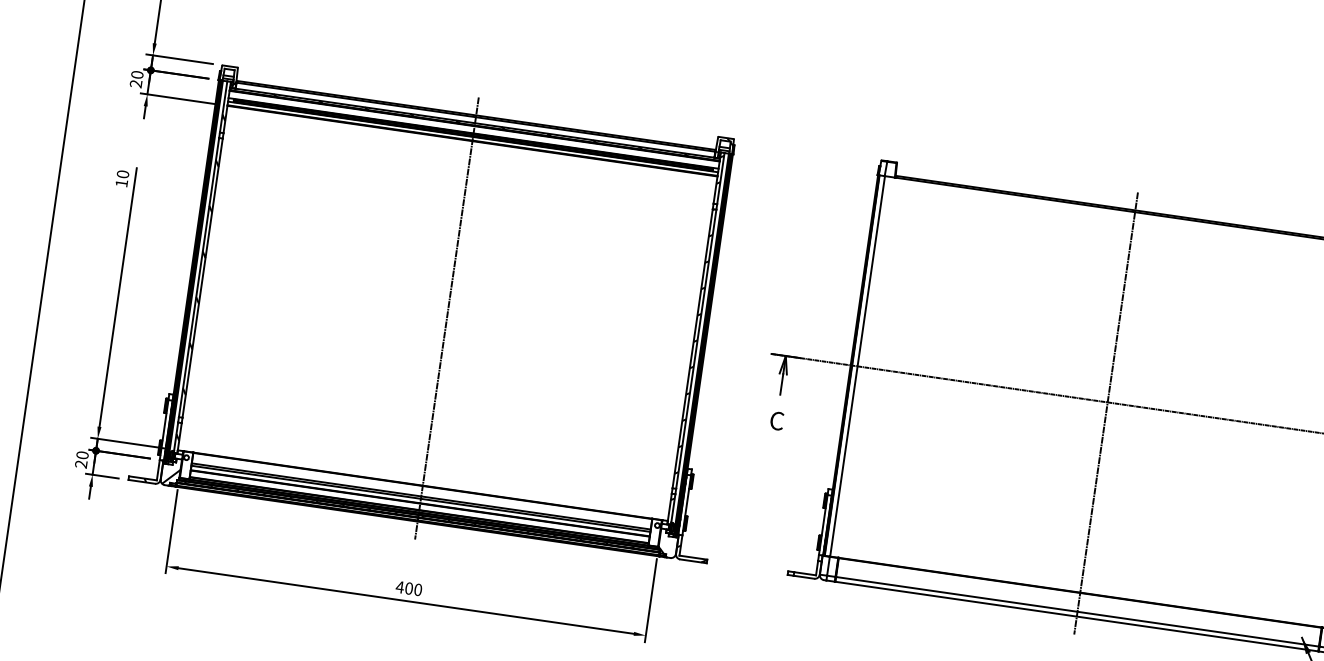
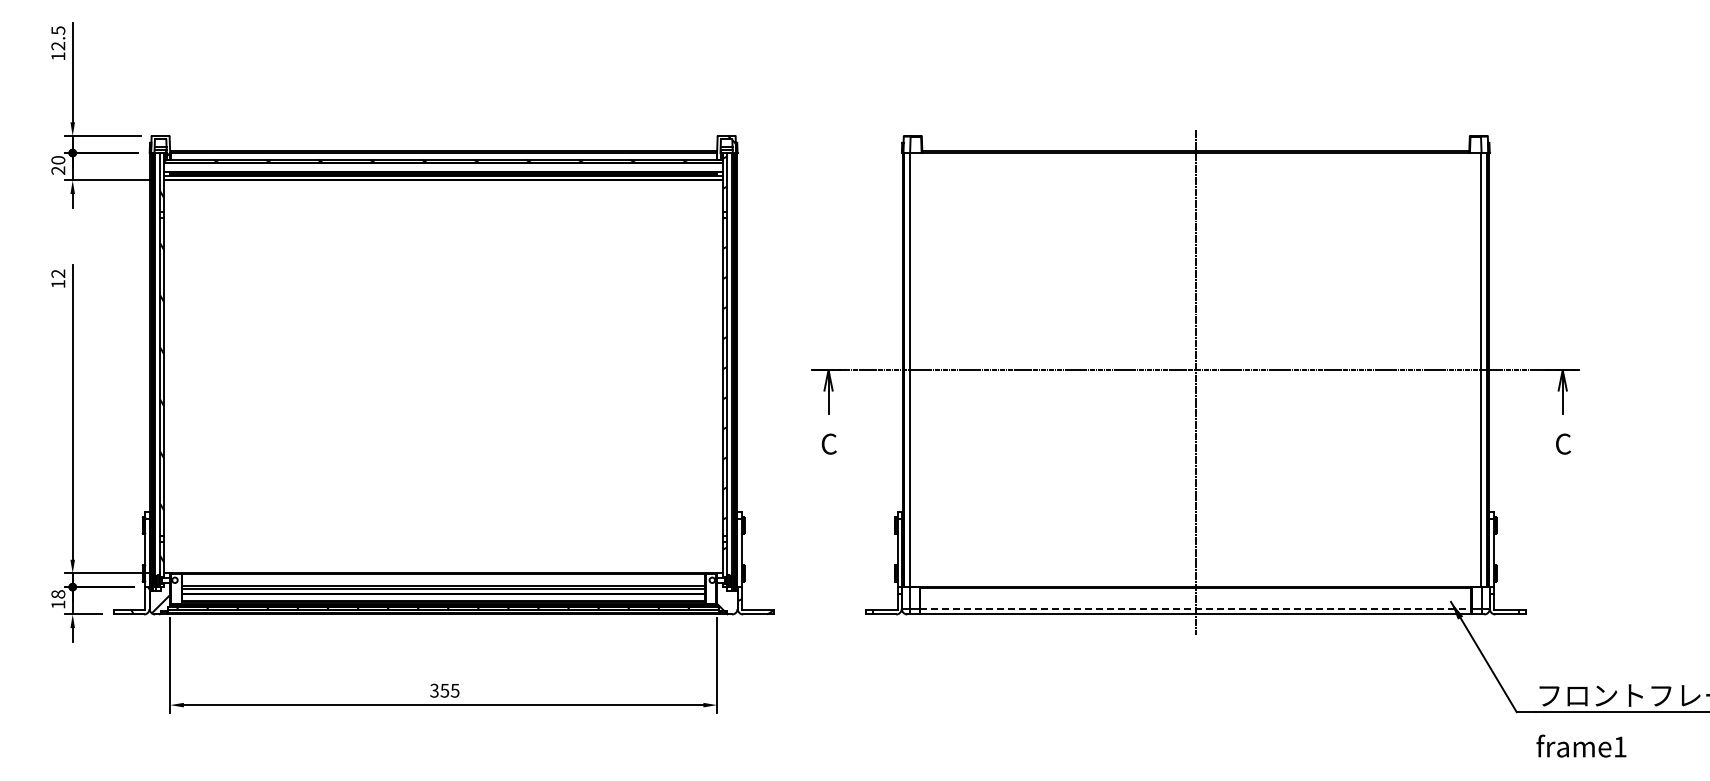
text: (123, 174) -> (58, 273), 10 -> 12
line: (446, 318) -> (443, 382), removed
text: (82, 459) -> (58, 599), 20 -> 18
text: (408, 588) -> (444, 690), 400 -> 355
line: (1078, 612) -> (1196, 609), solid -> dashed

